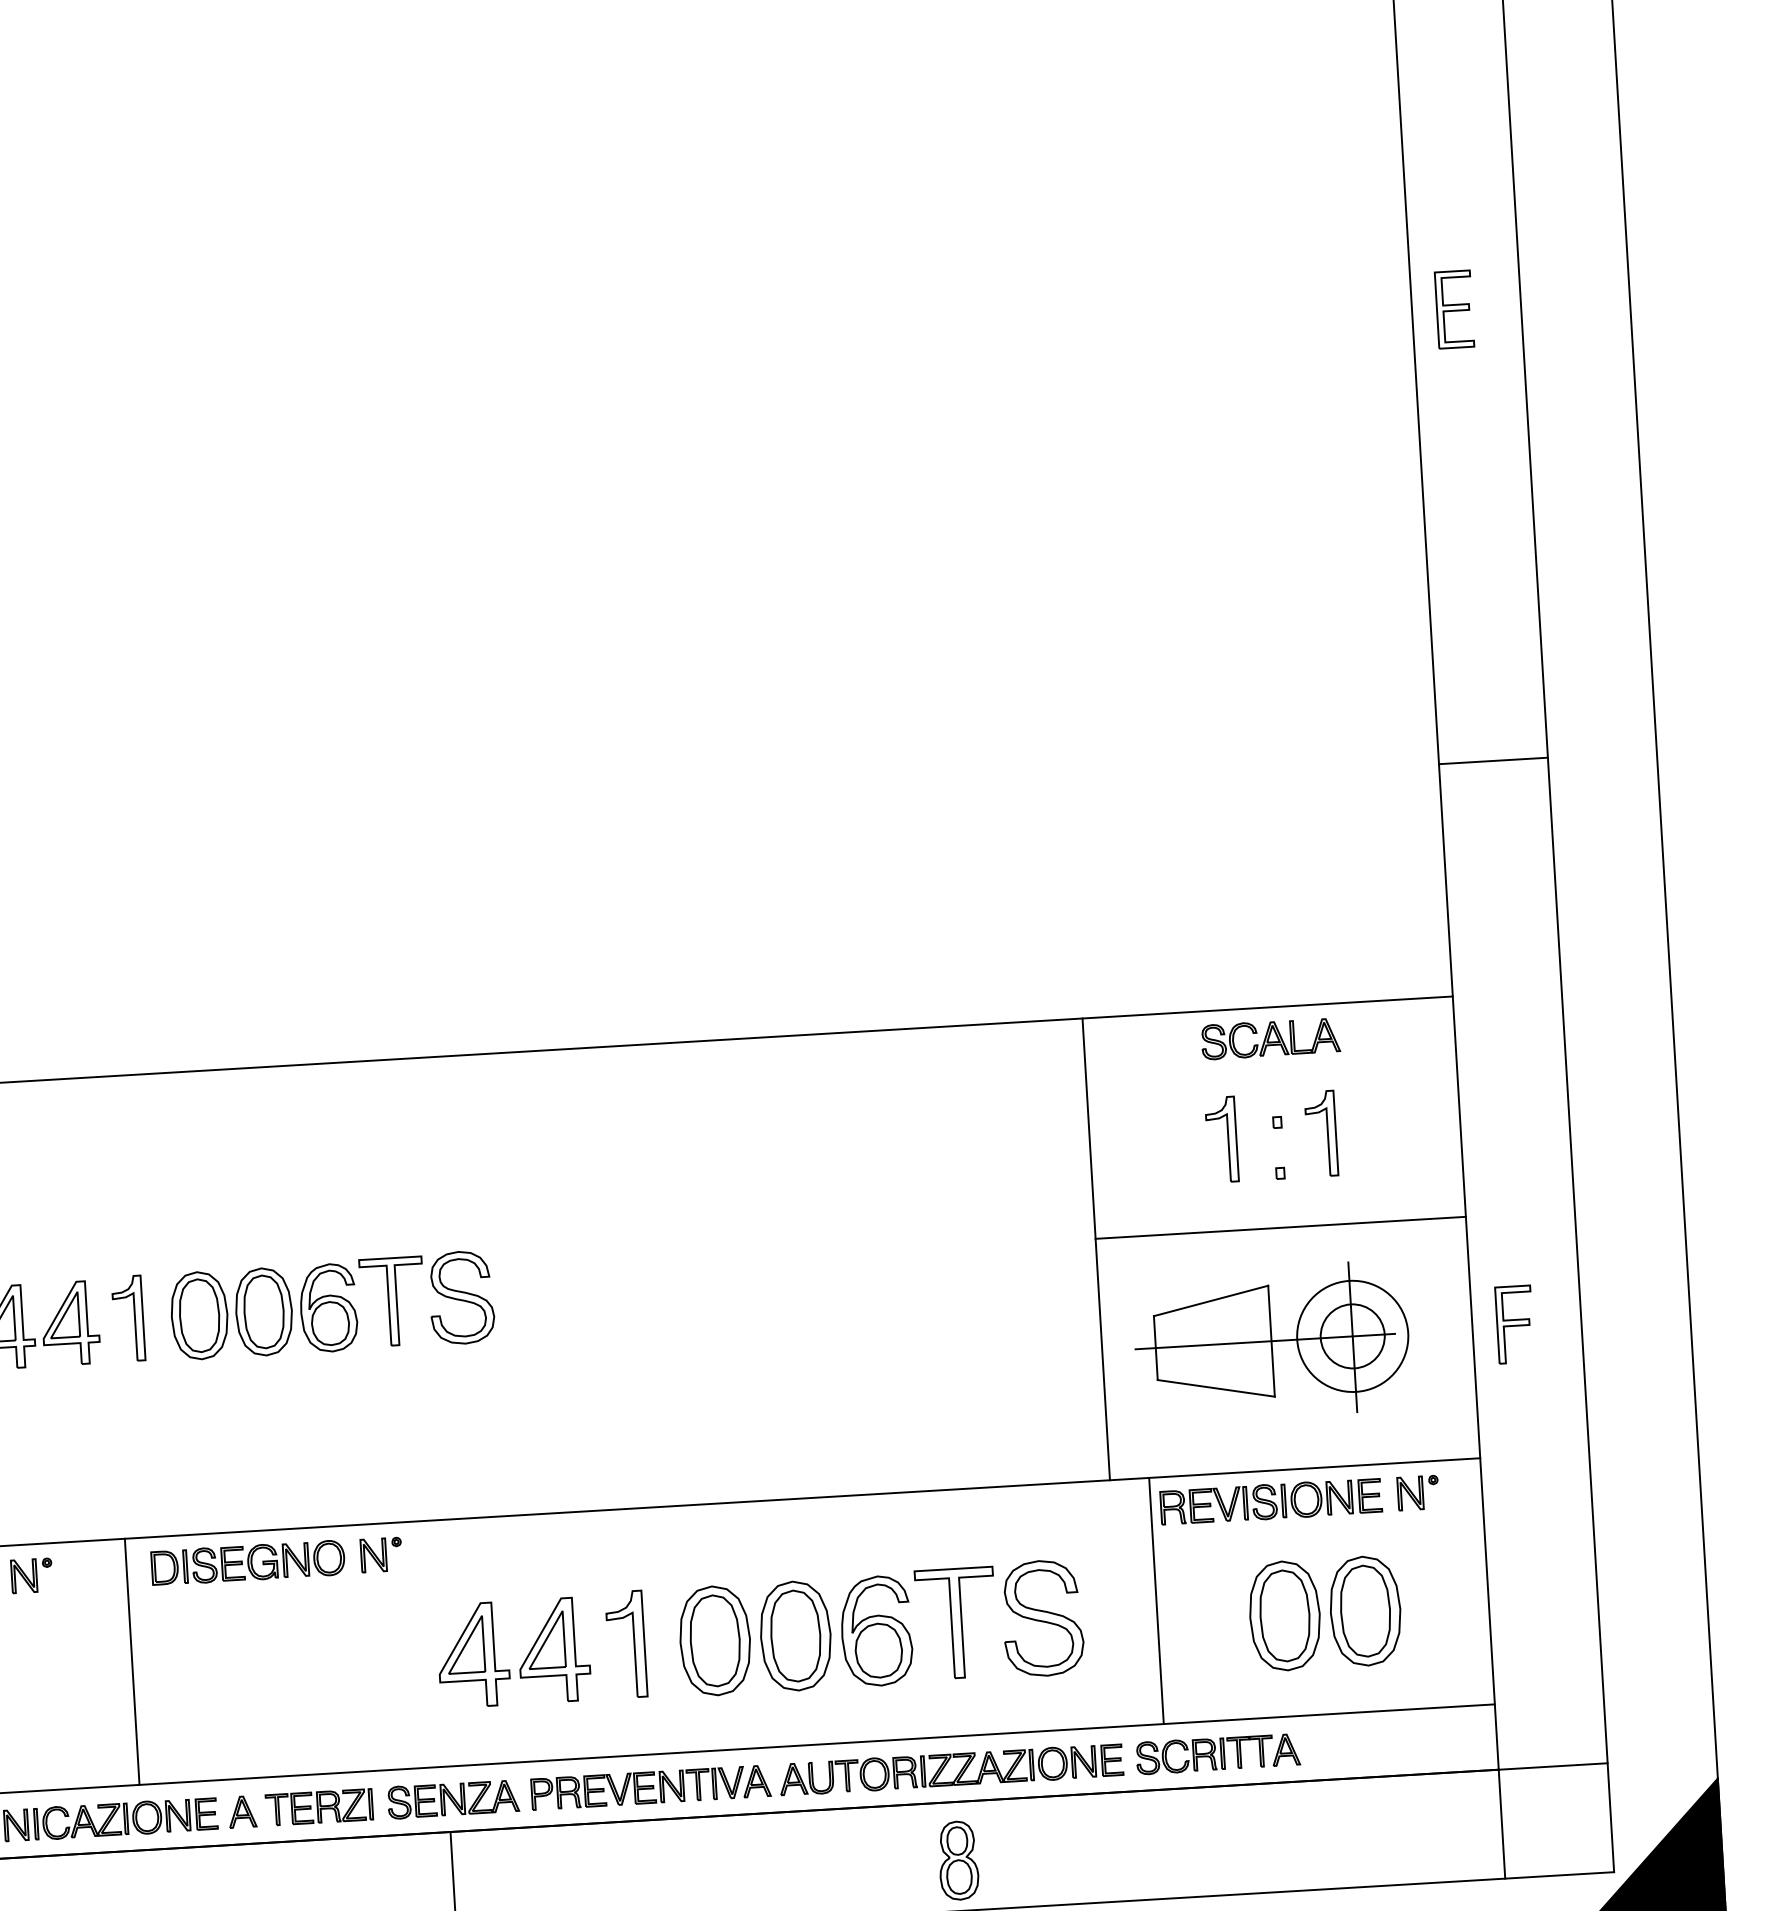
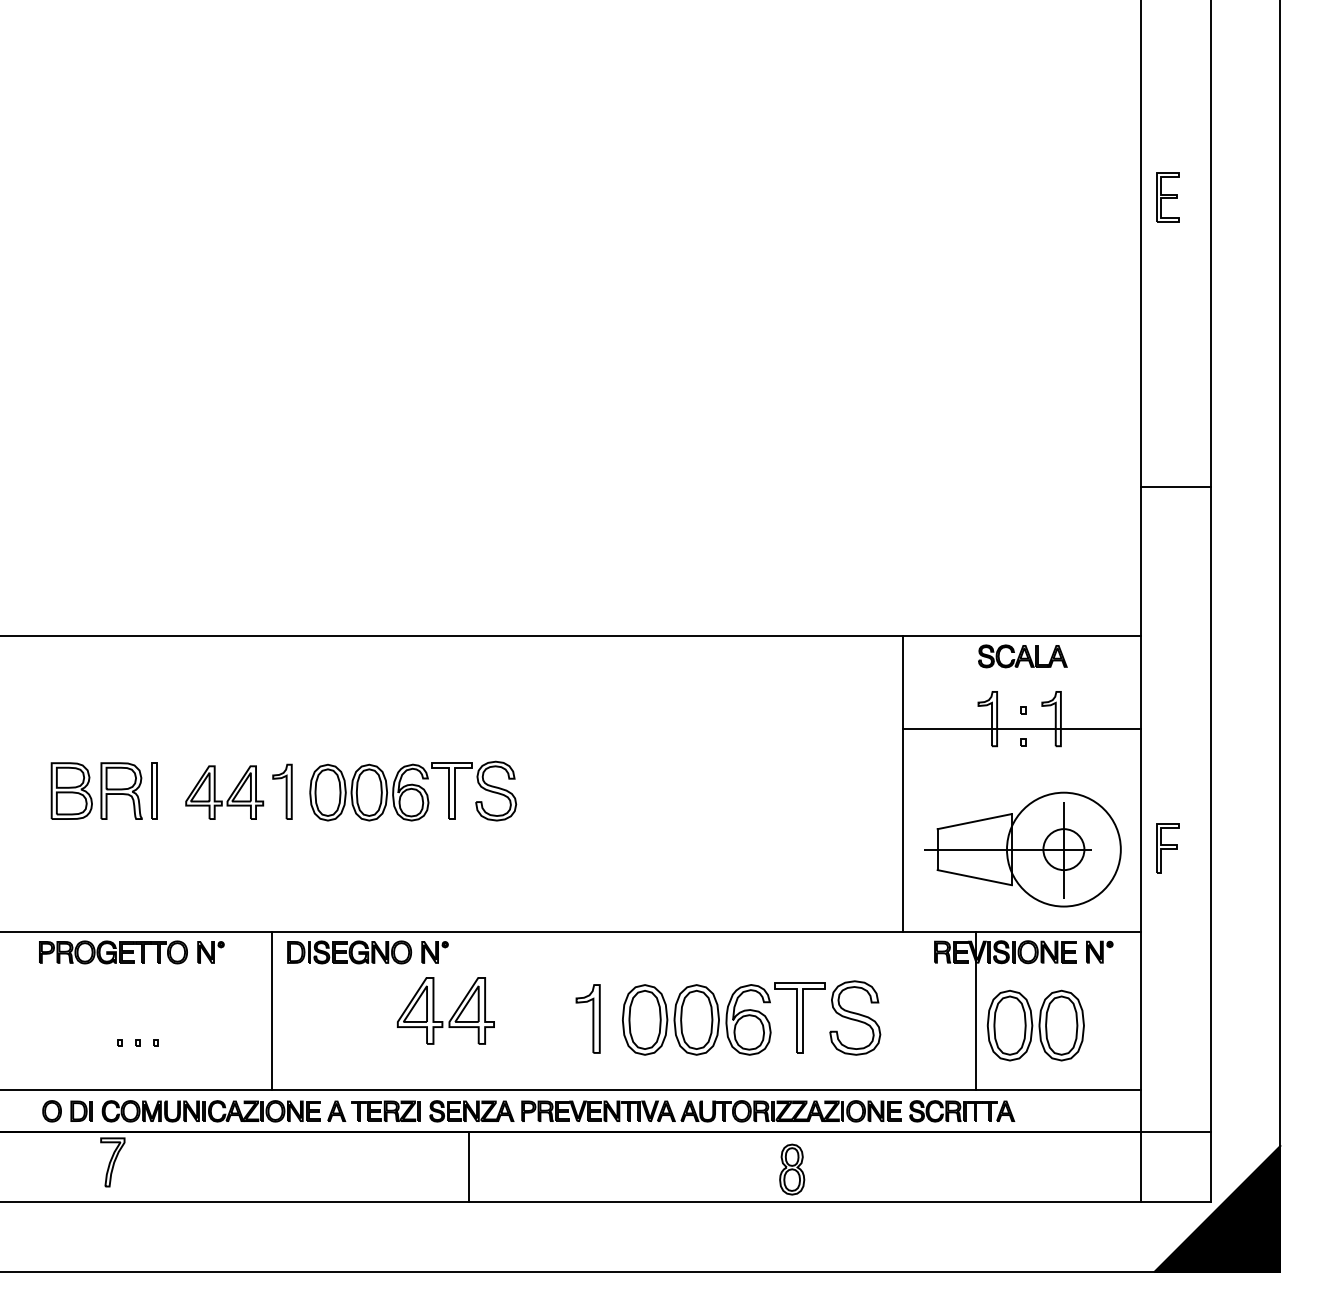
line: (1279, 1227) -> (1021, 728), moved
circle: (1352, 1336) -> (1063, 849), size x1.6
line: (1156, 1601) -> (975, 1011), moved
part: (522, 1660) -> (451, 1016), moved

